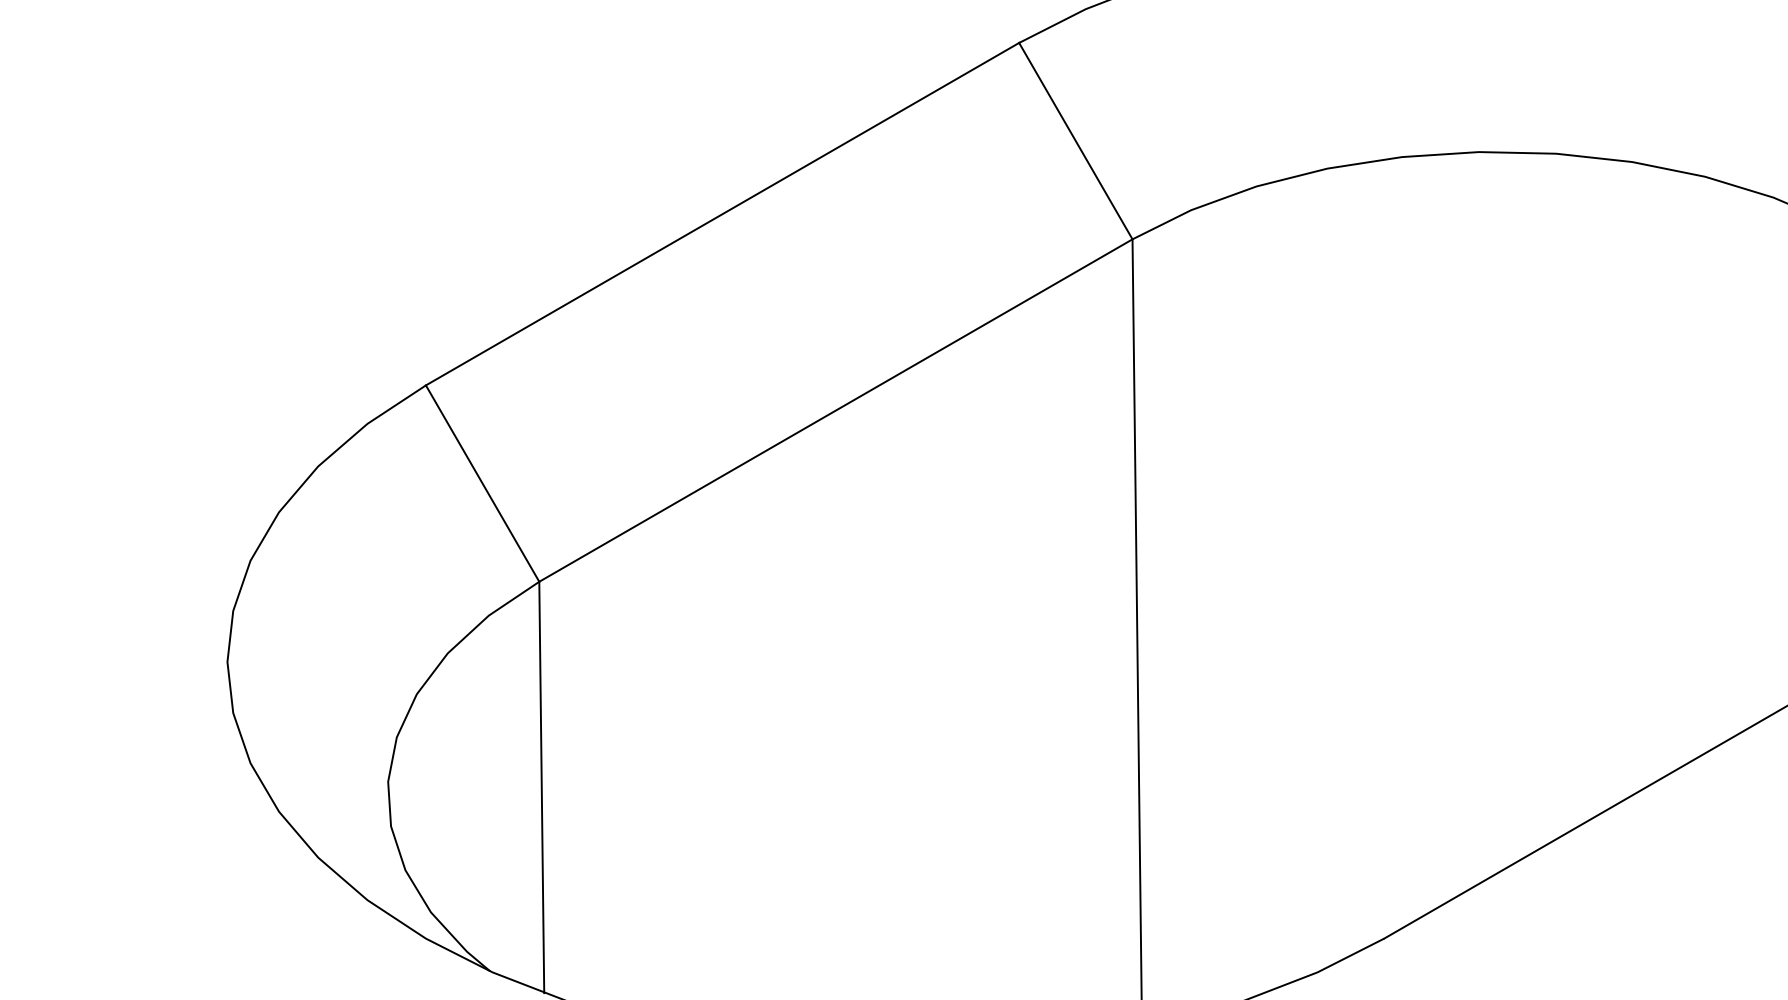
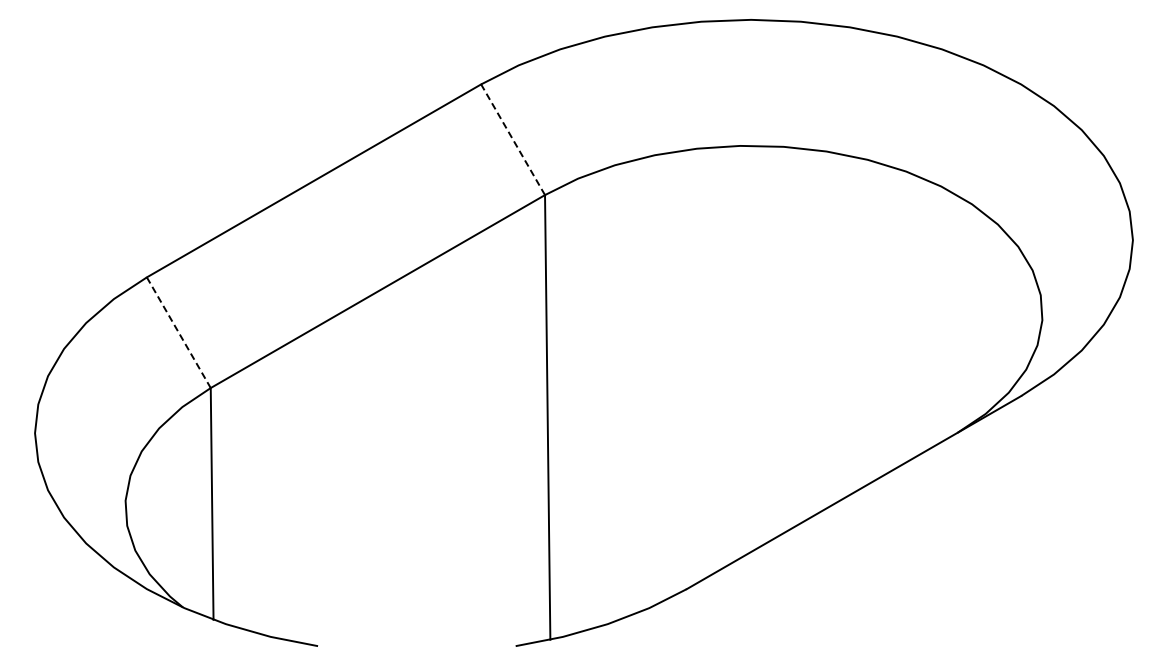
line: (1076, 140) -> (513, 139), solid -> dashed
line: (482, 483) -> (178, 332), solid -> dashed

